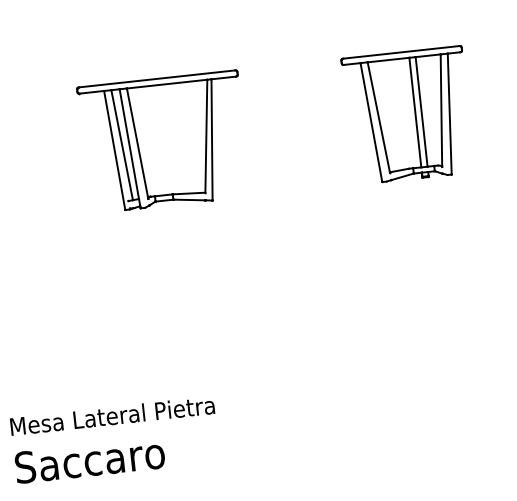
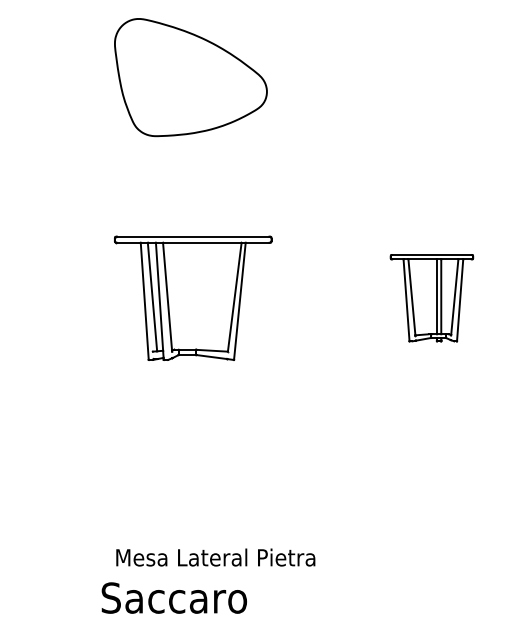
part: (407, 114) -> (431, 297), size x0.7
text: (112, 415) -> (215, 557), moved
text: (89, 459) -> (173, 597), moved

